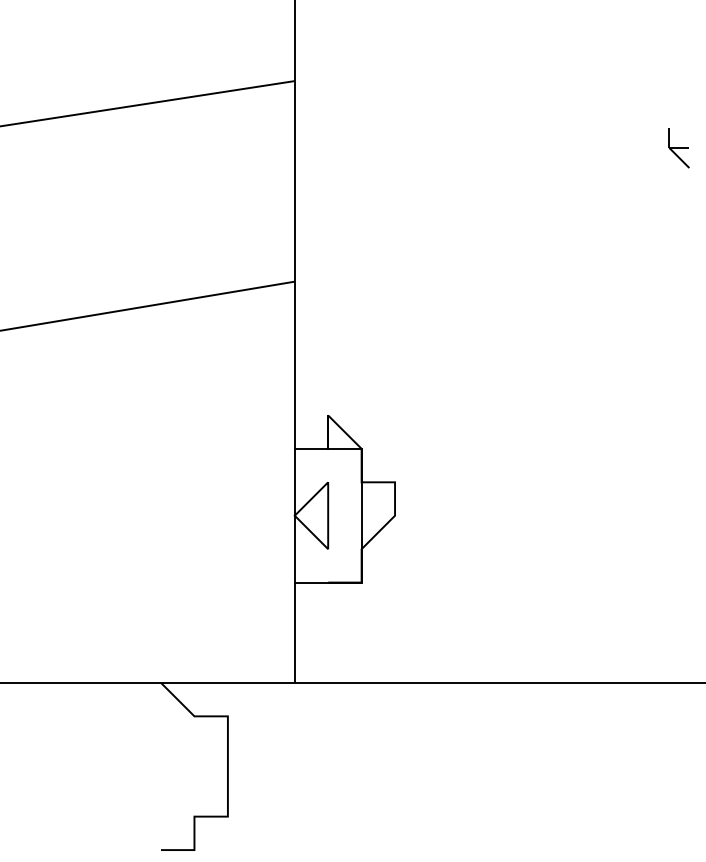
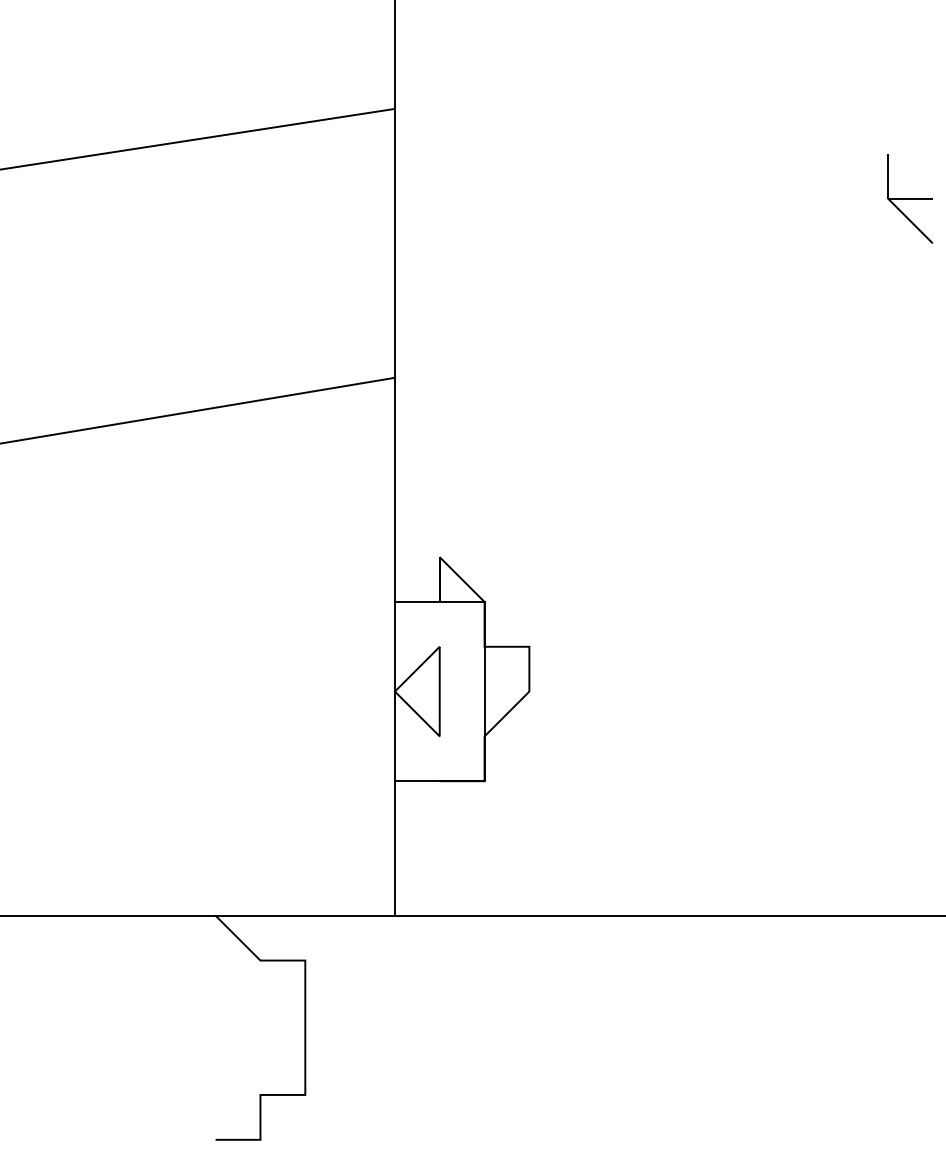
part: (679, 147) -> (910, 197), size x1.67

